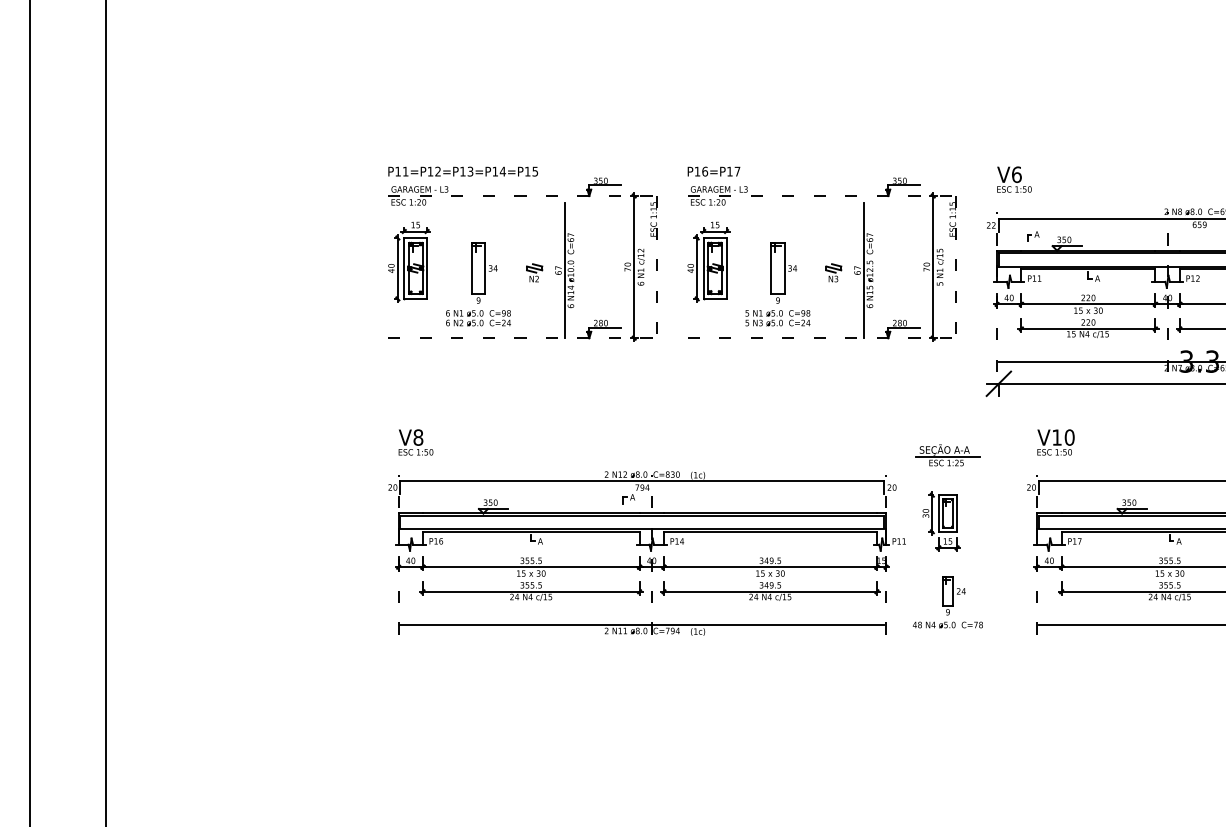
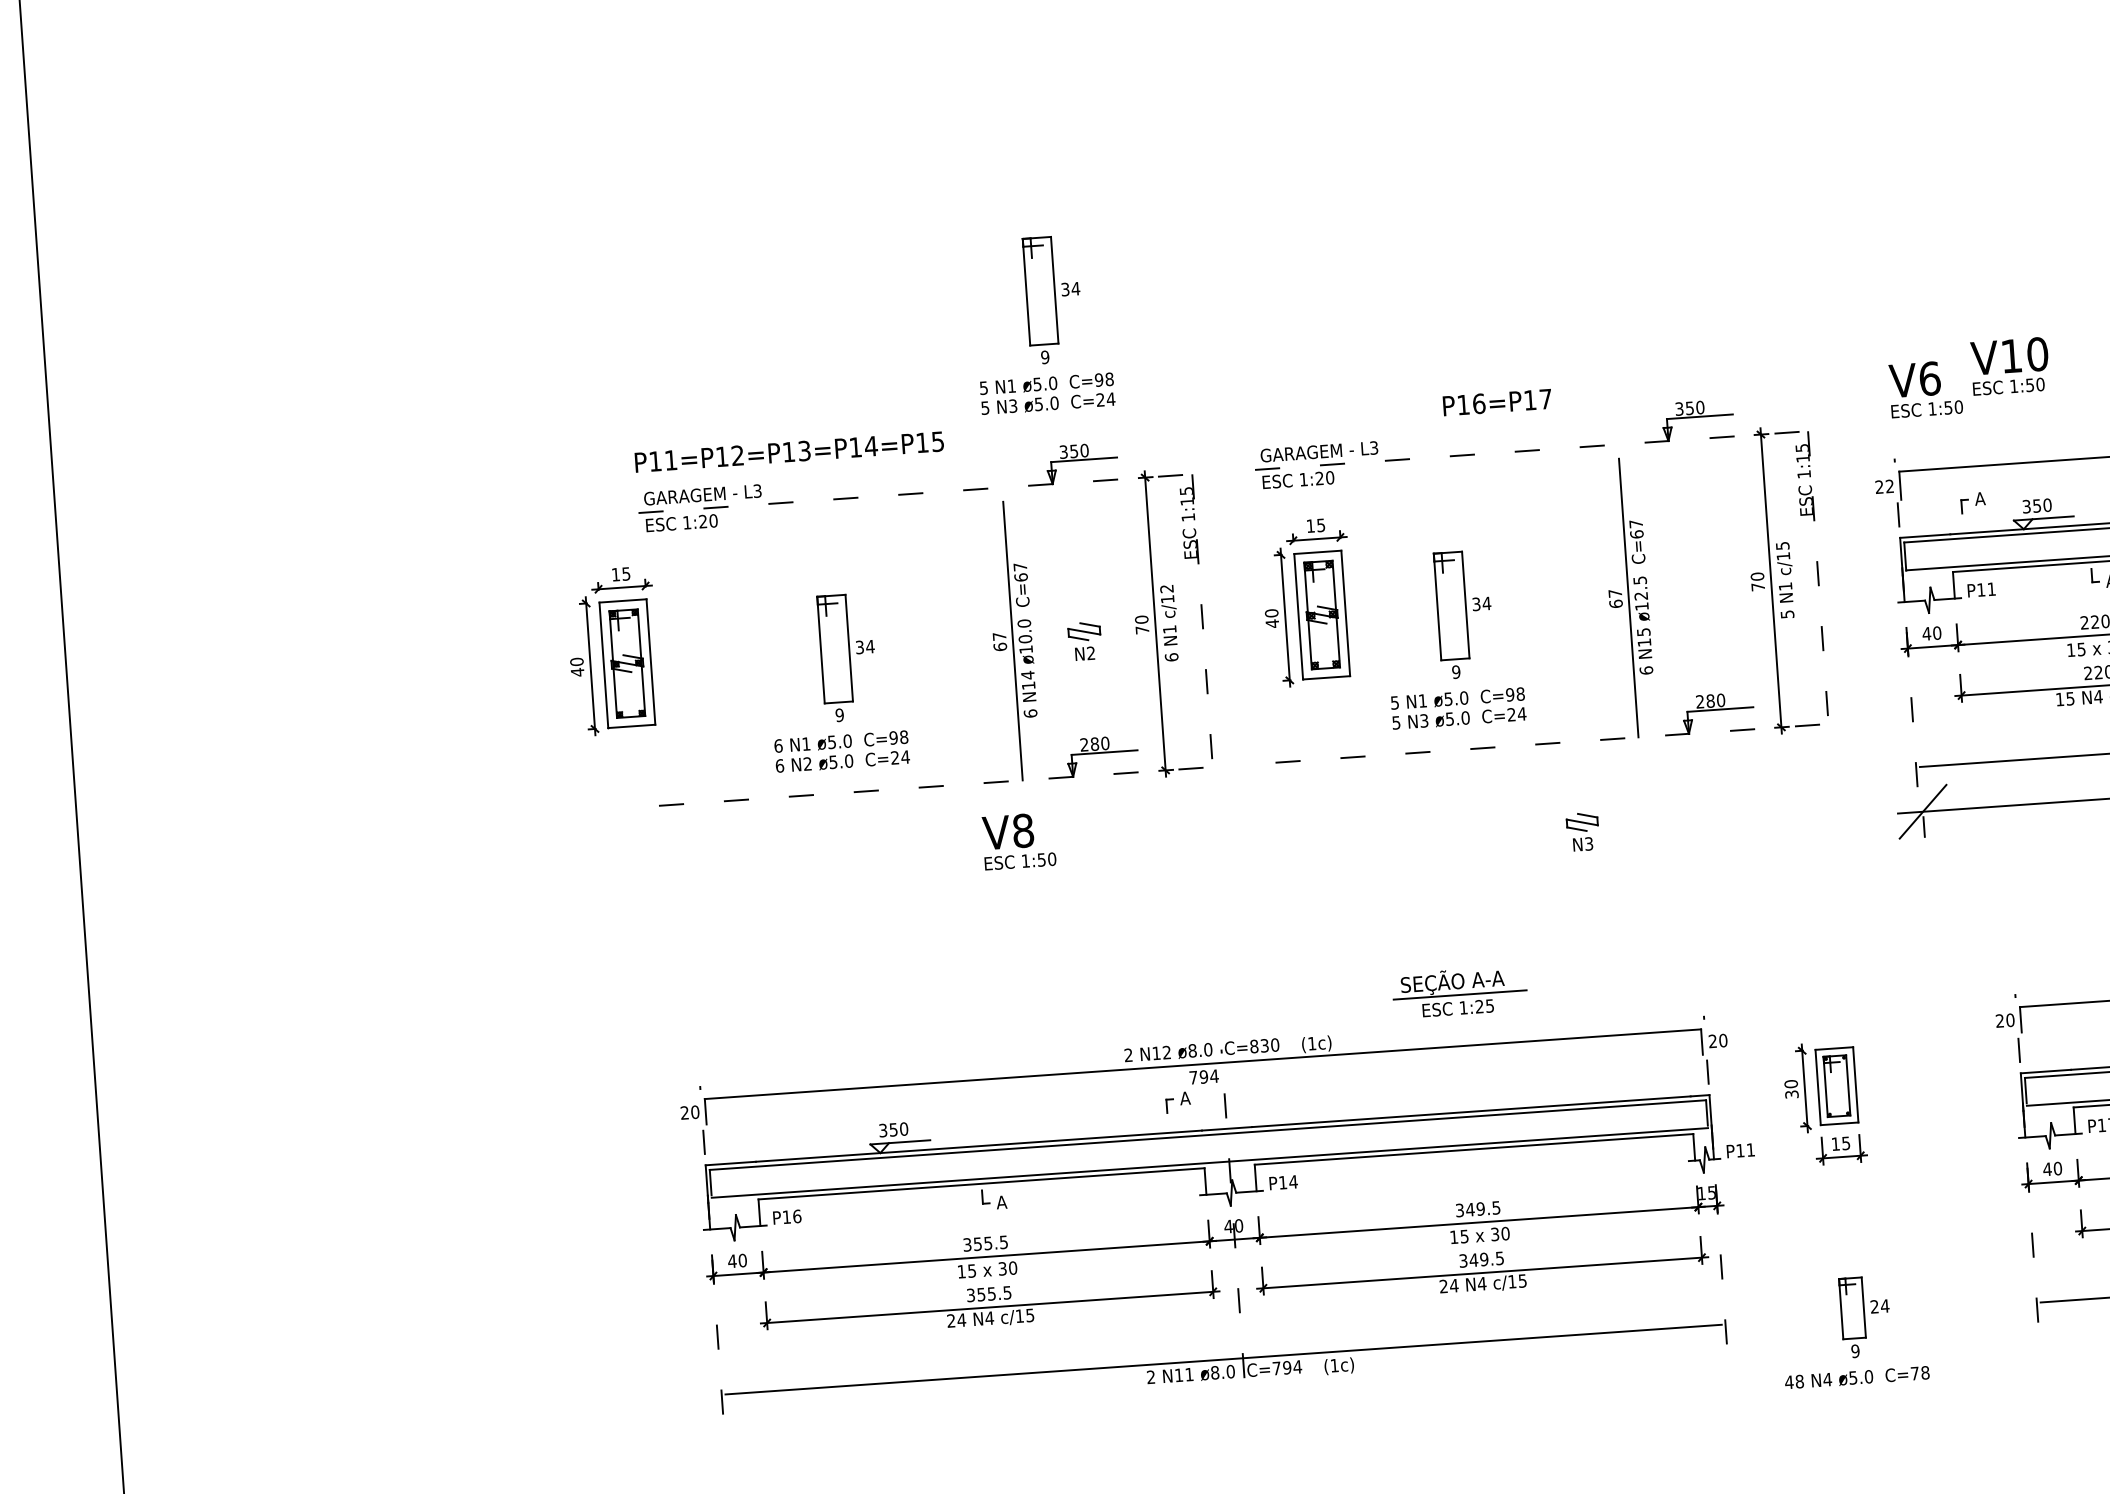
part: (589, 118) -> (1041, 324), added
text: (713, 171) -> (1496, 402), moved
part: (409, 261) -> (613, 650), moved
part: (534, 272) -> (1084, 640), moved
part: (833, 272) -> (1582, 830), moved
text: (415, 442) -> (1018, 841), moved
text: (1055, 442) -> (2009, 366), moved
part: (947, 455) -> (1459, 992), moved
part: (947, 602) -> (1853, 1331), moved

